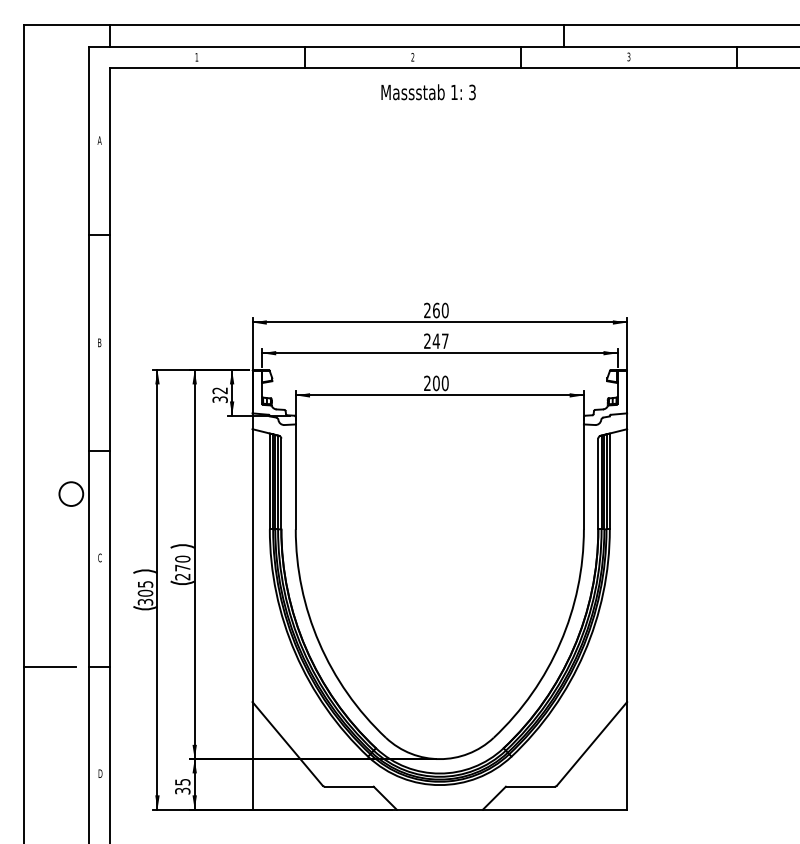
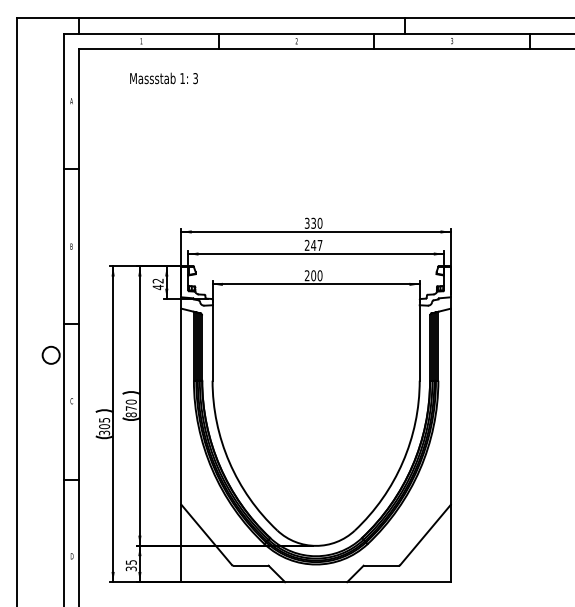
text: (427, 92) -> (163, 78), moved
text: (431, 309) -> (310, 222), 260 -> 330
text: (219, 399) -> (157, 287), 32 -> 42
text: (183, 576) -> (131, 414), 270 -> 870
line: (49, 666) -> (35, 479), removed

